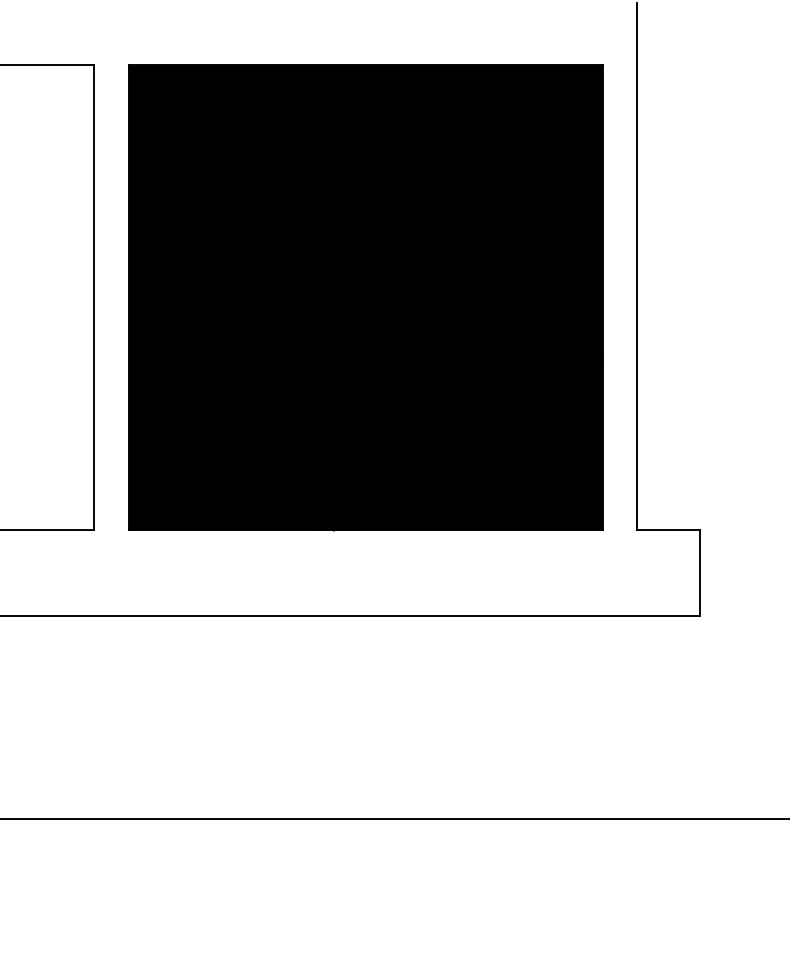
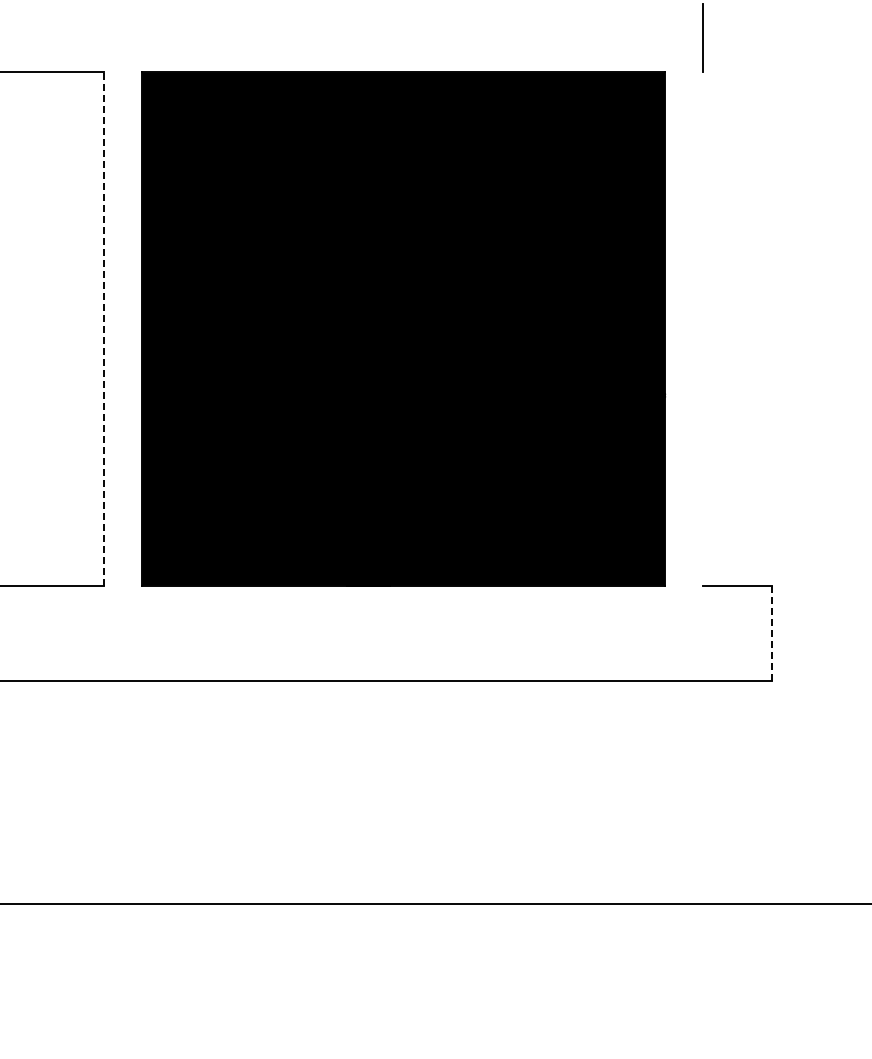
line: (637, 297) -> (703, 328), removed
line: (94, 298) -> (104, 329), solid -> dashed
line: (699, 573) -> (772, 633), solid -> dashed

